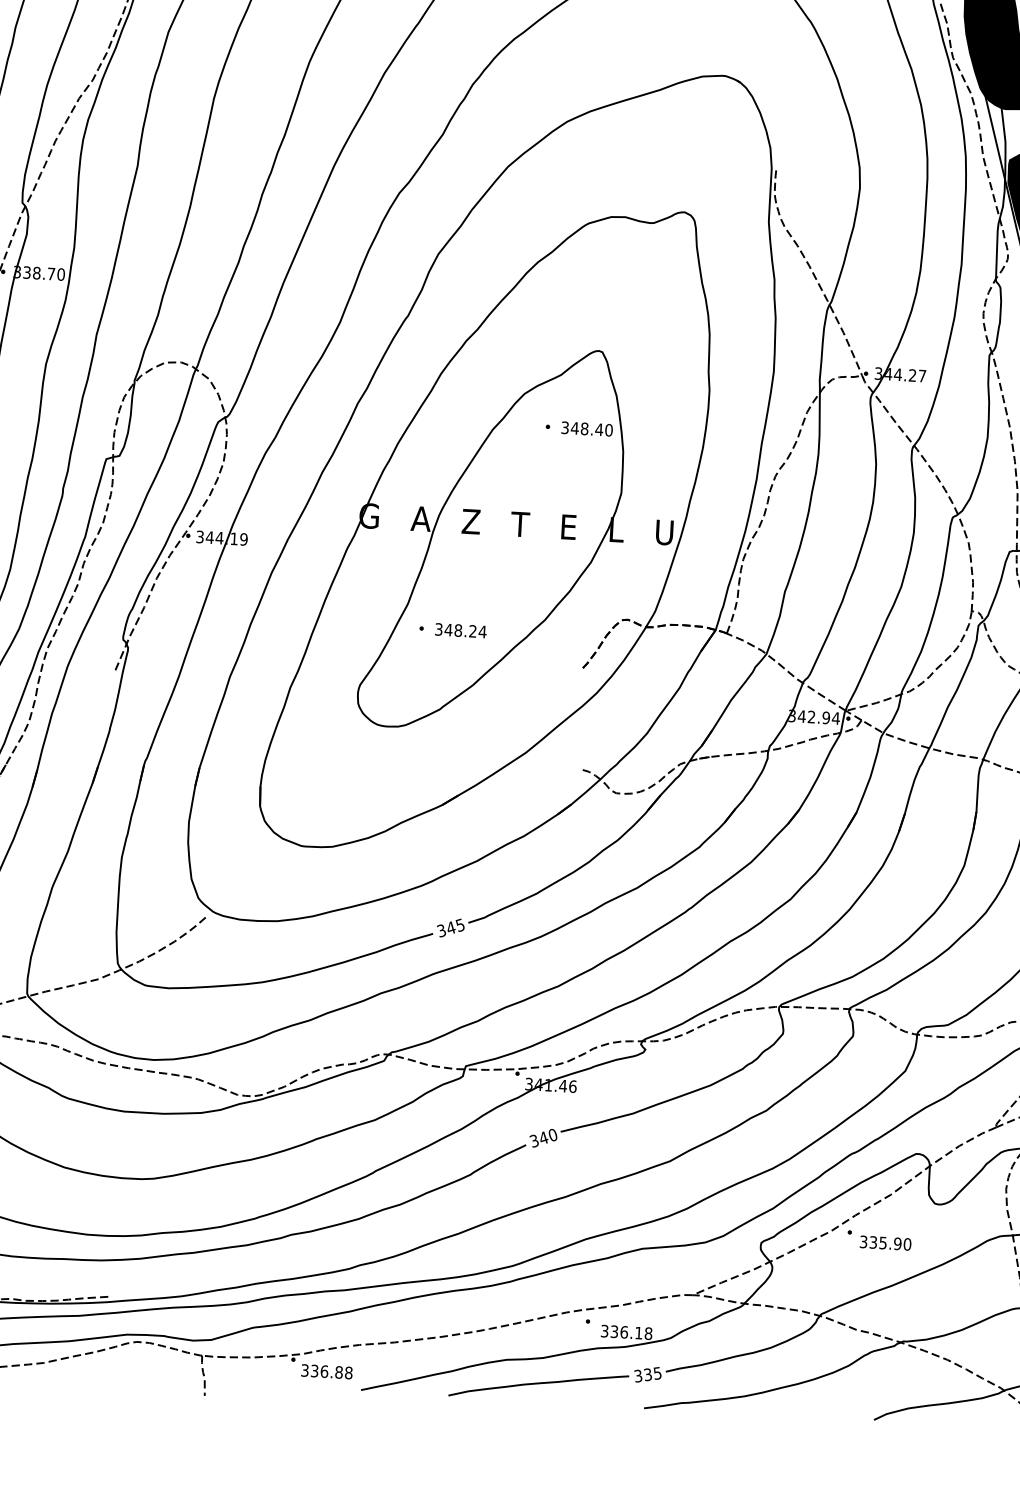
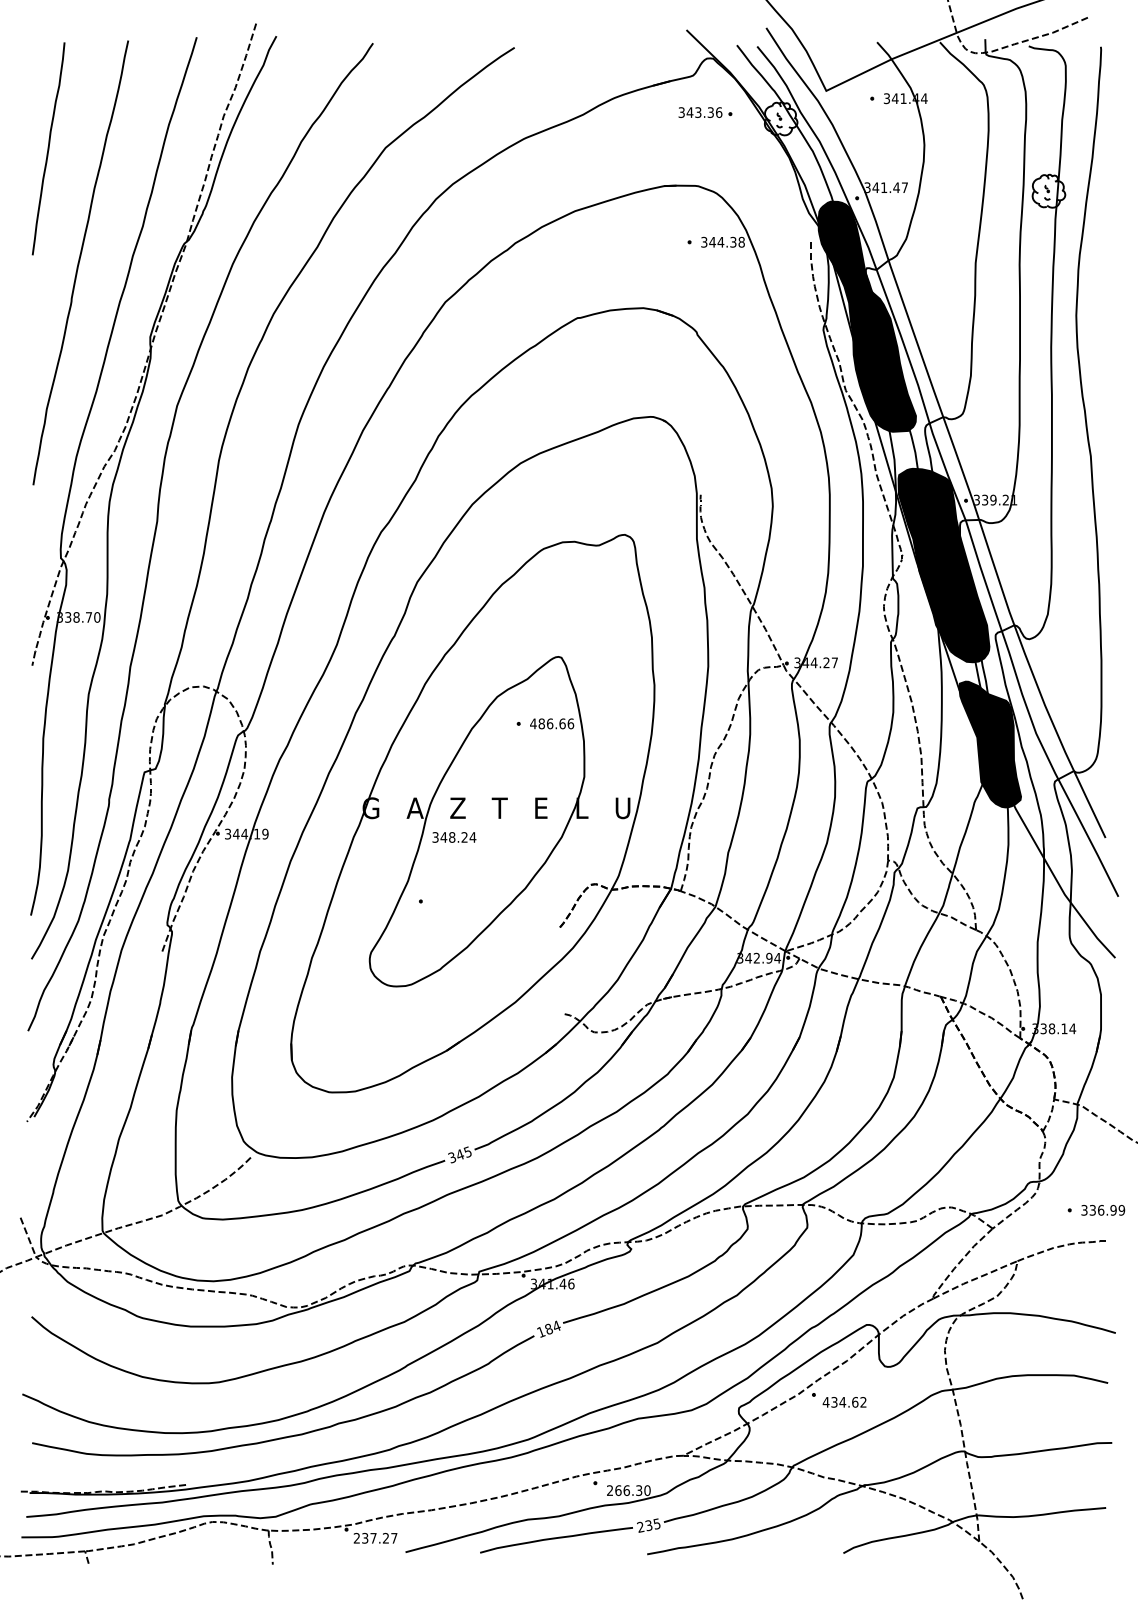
text: (587, 428) -> (552, 723), 348.40 -> 486.66
text: (461, 630) -> (454, 837), moved
text: (543, 1137) -> (548, 1328), 340 -> 184
text: (885, 1243) -> (844, 1402), 335.90 -> 434.62
text: (626, 1332) -> (628, 1490), 336.18 -> 266.30
text: (326, 1370) -> (375, 1537), 336.88 -> 237.27
text: (637, 1376) -> (640, 1527), 335 -> 235

